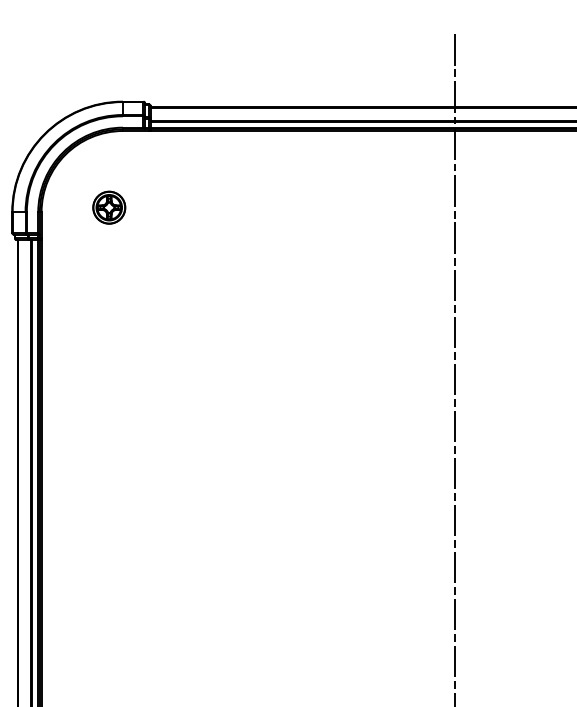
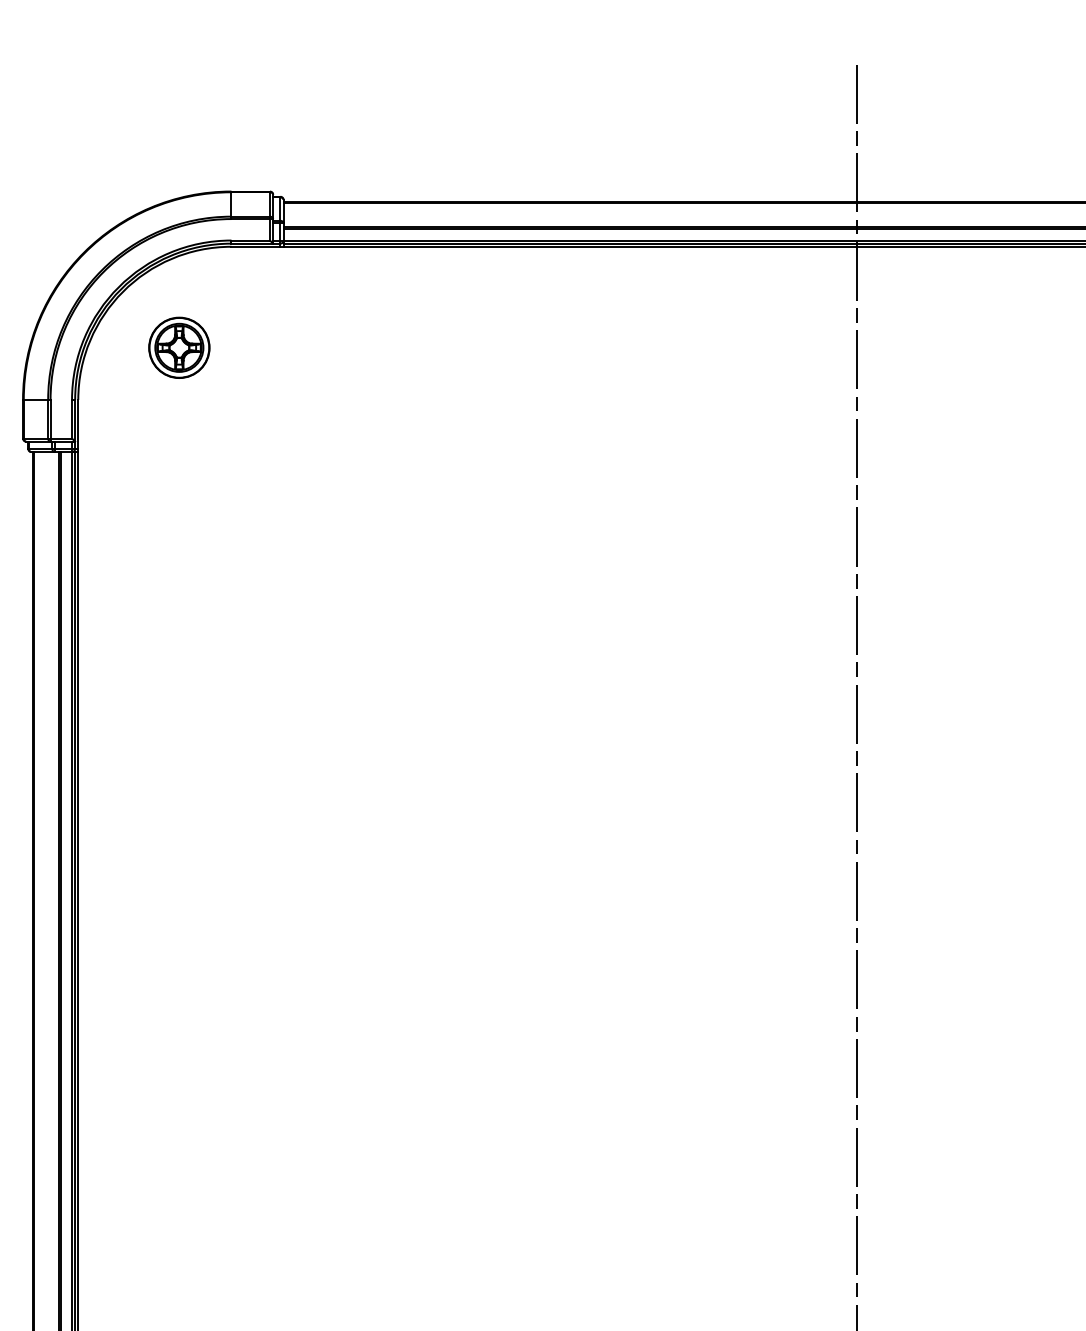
part: (109, 207) -> (179, 347), moved

